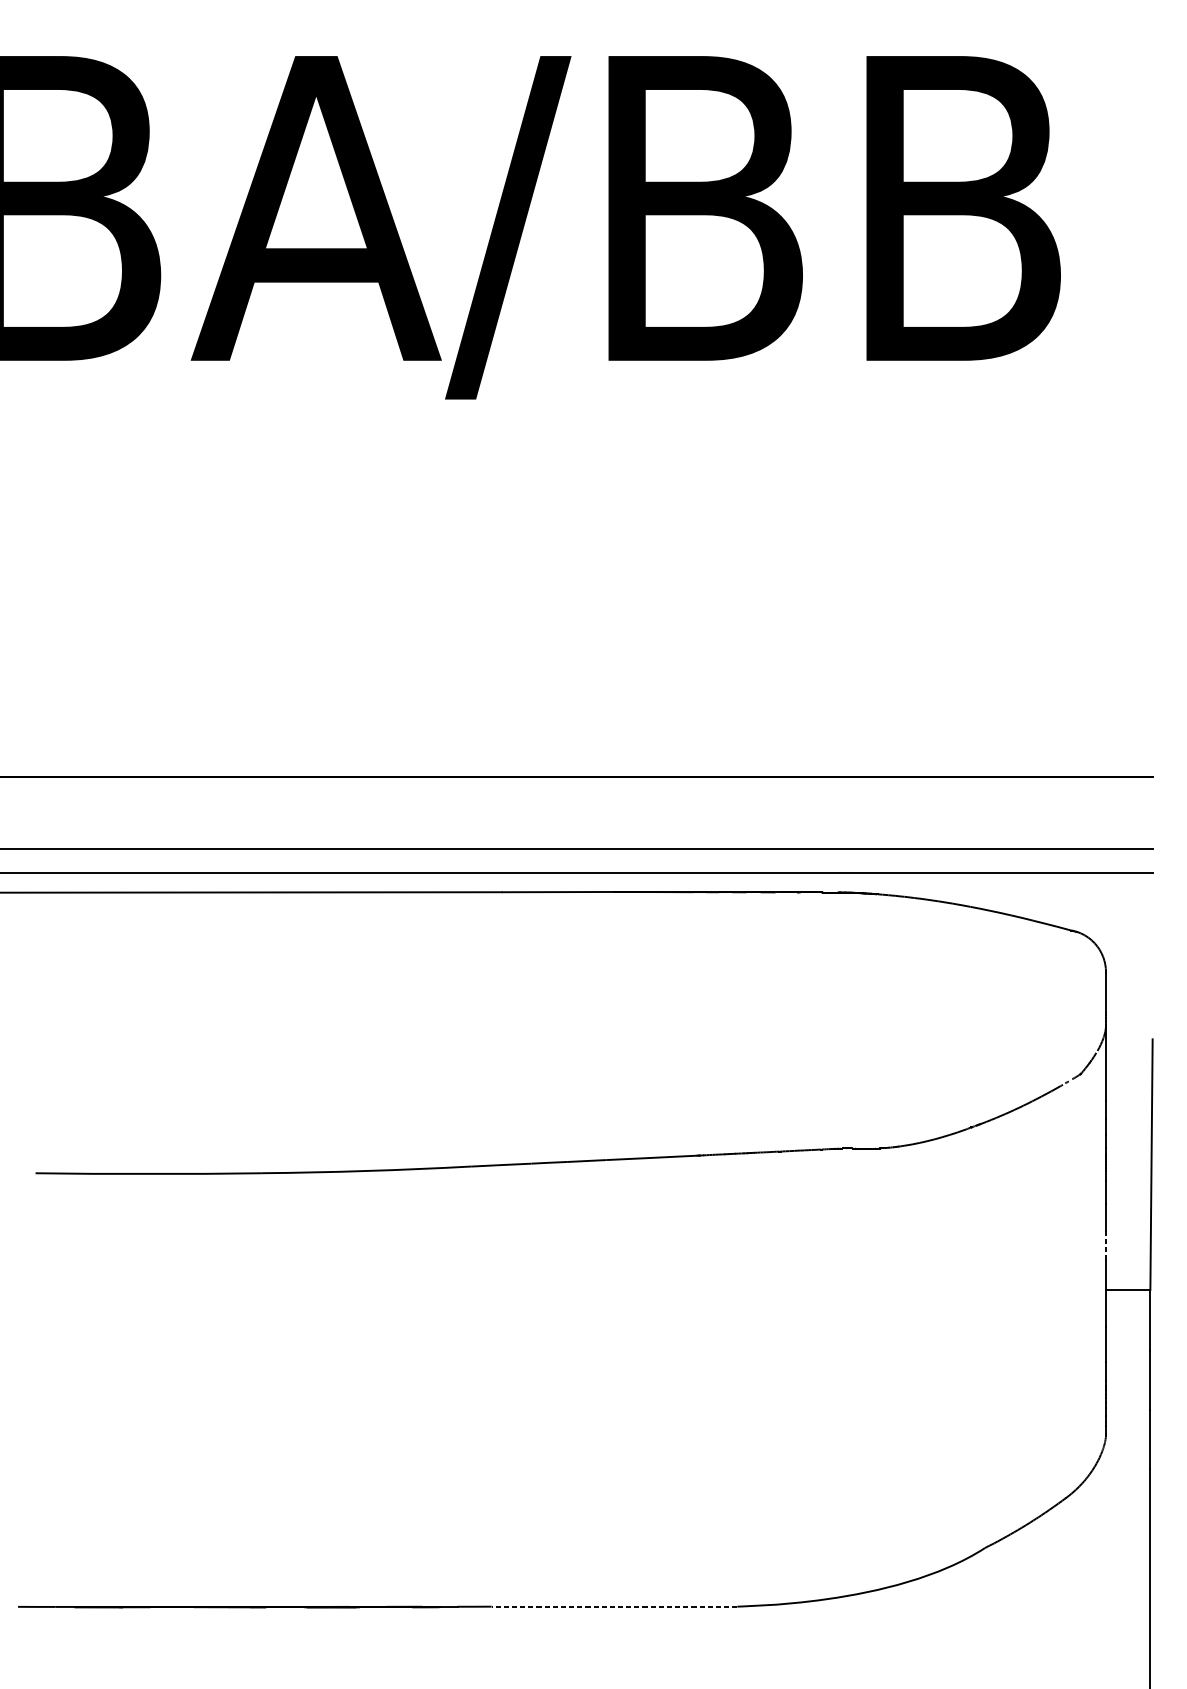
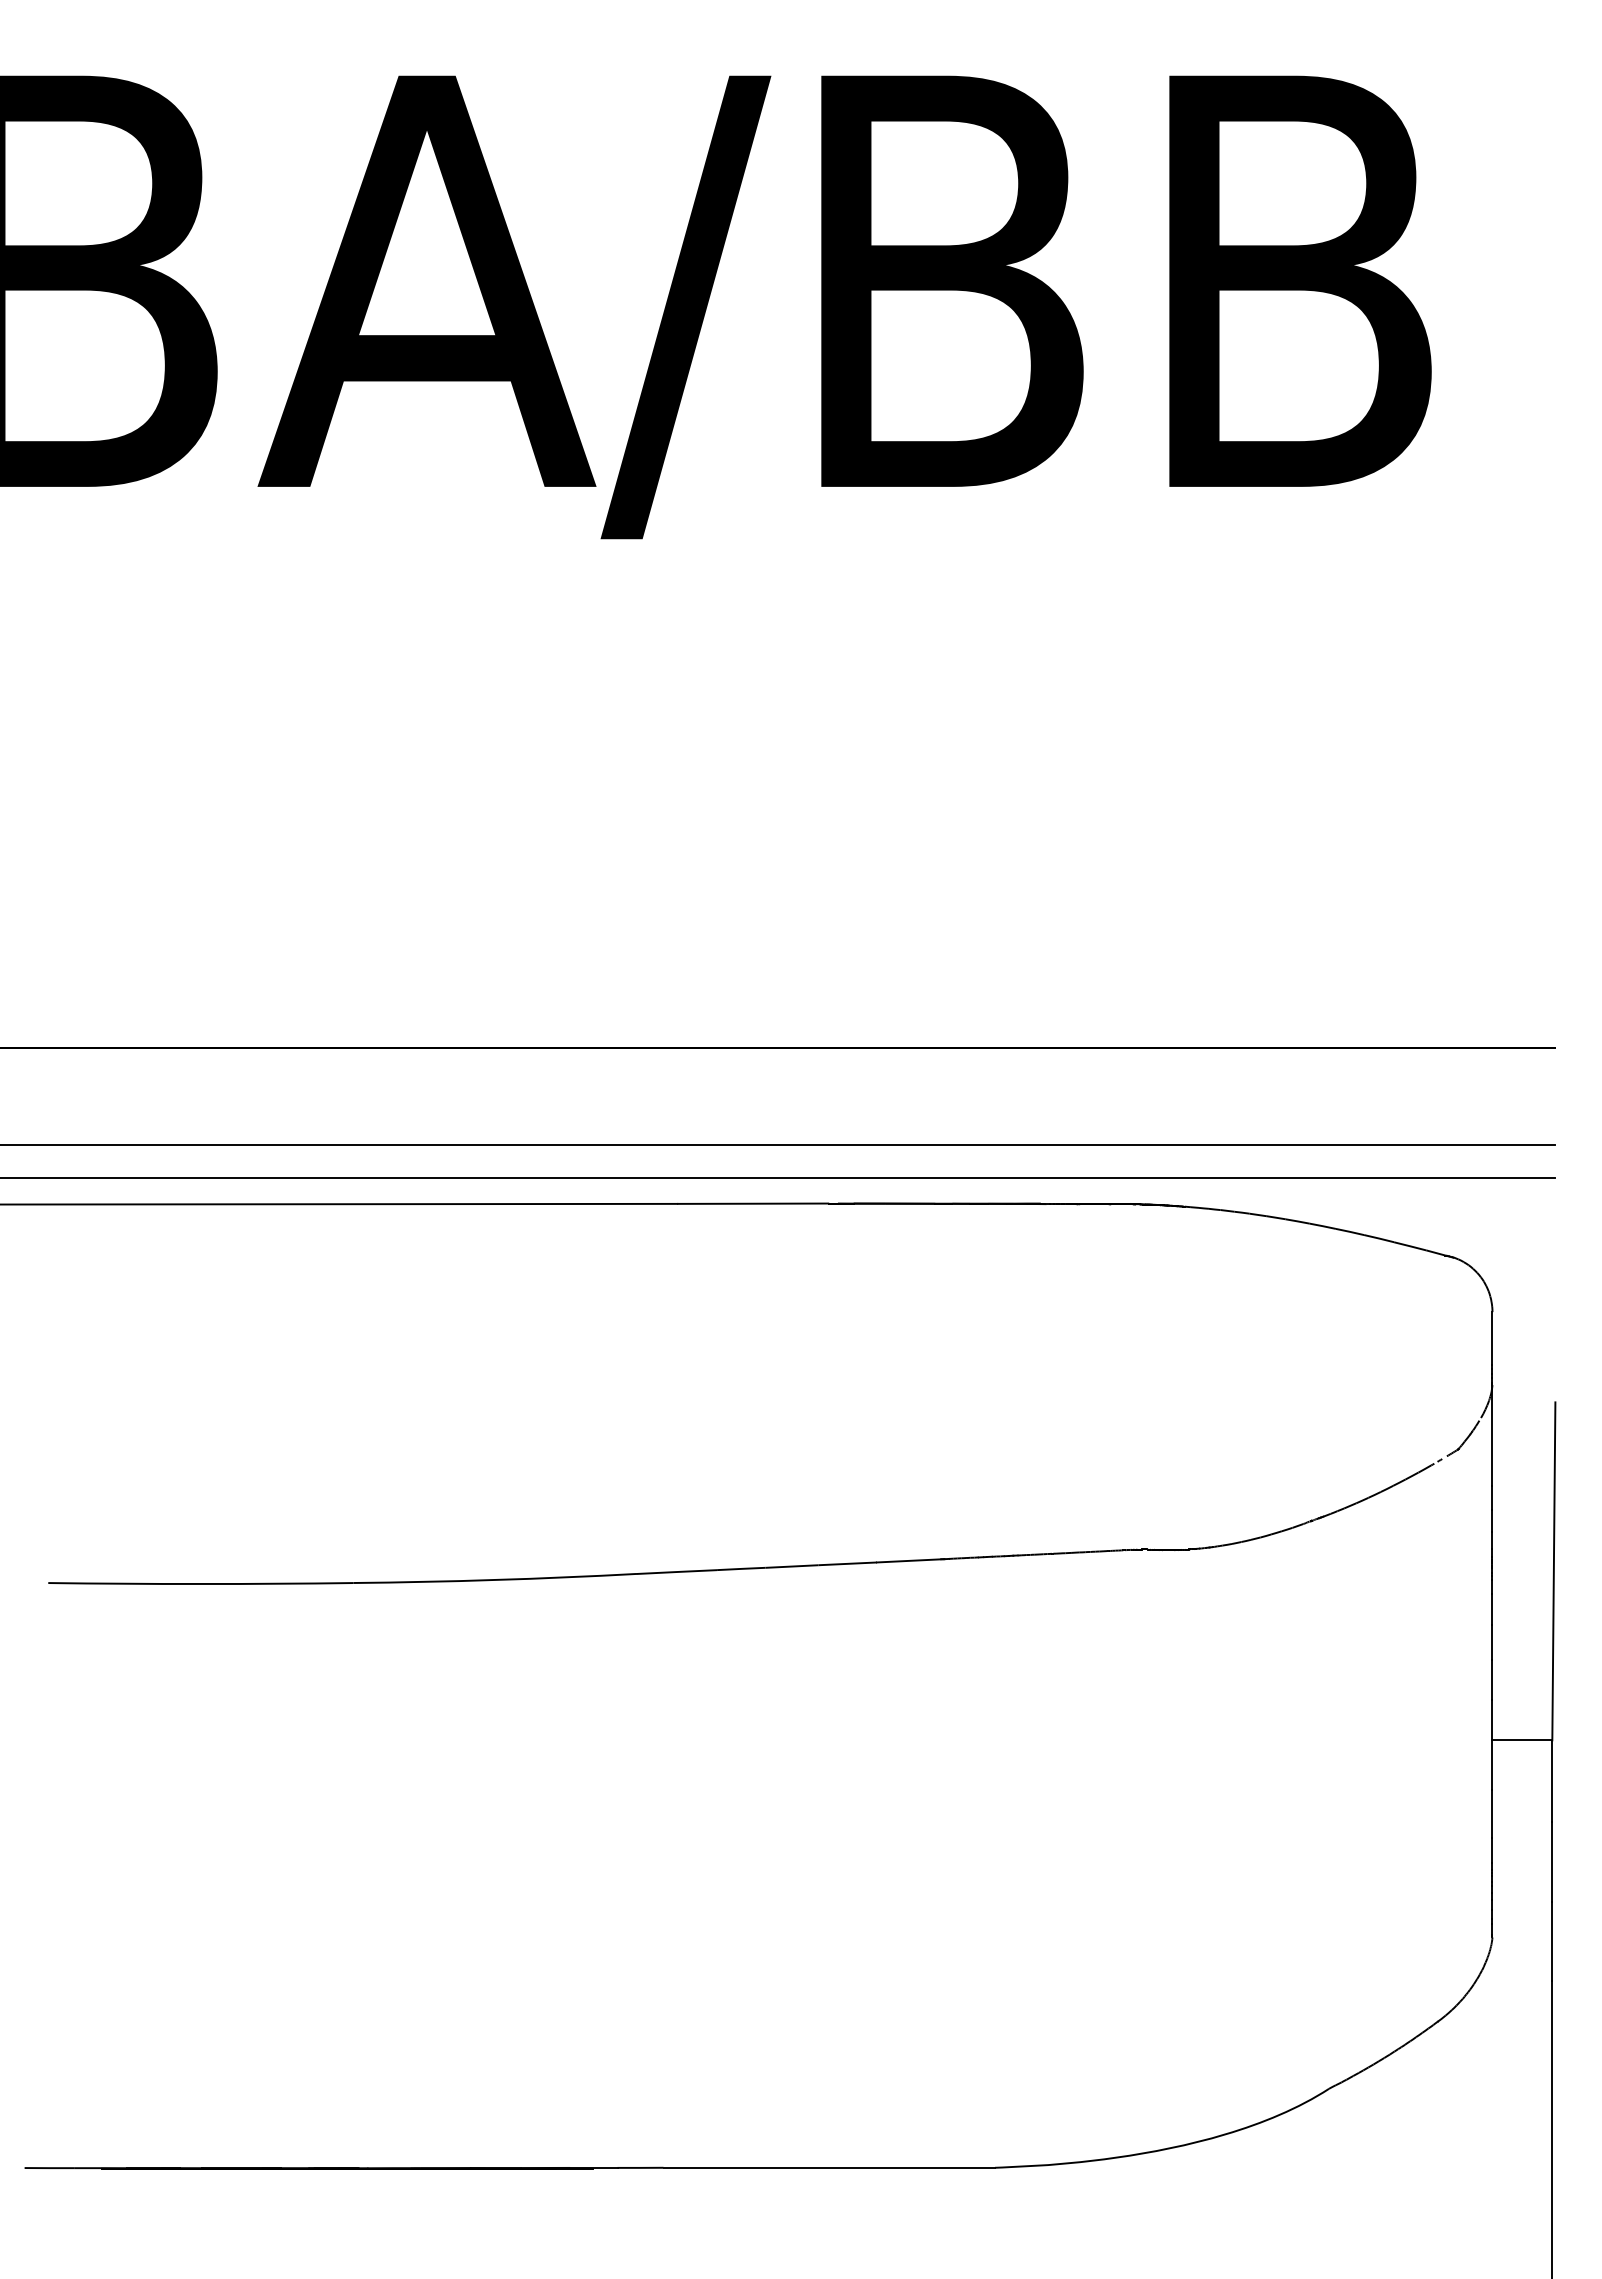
line: (1106, 1245) -> (1492, 1680), dashed -> solid
line: (614, 1606) -> (829, 2167), dashed -> solid

